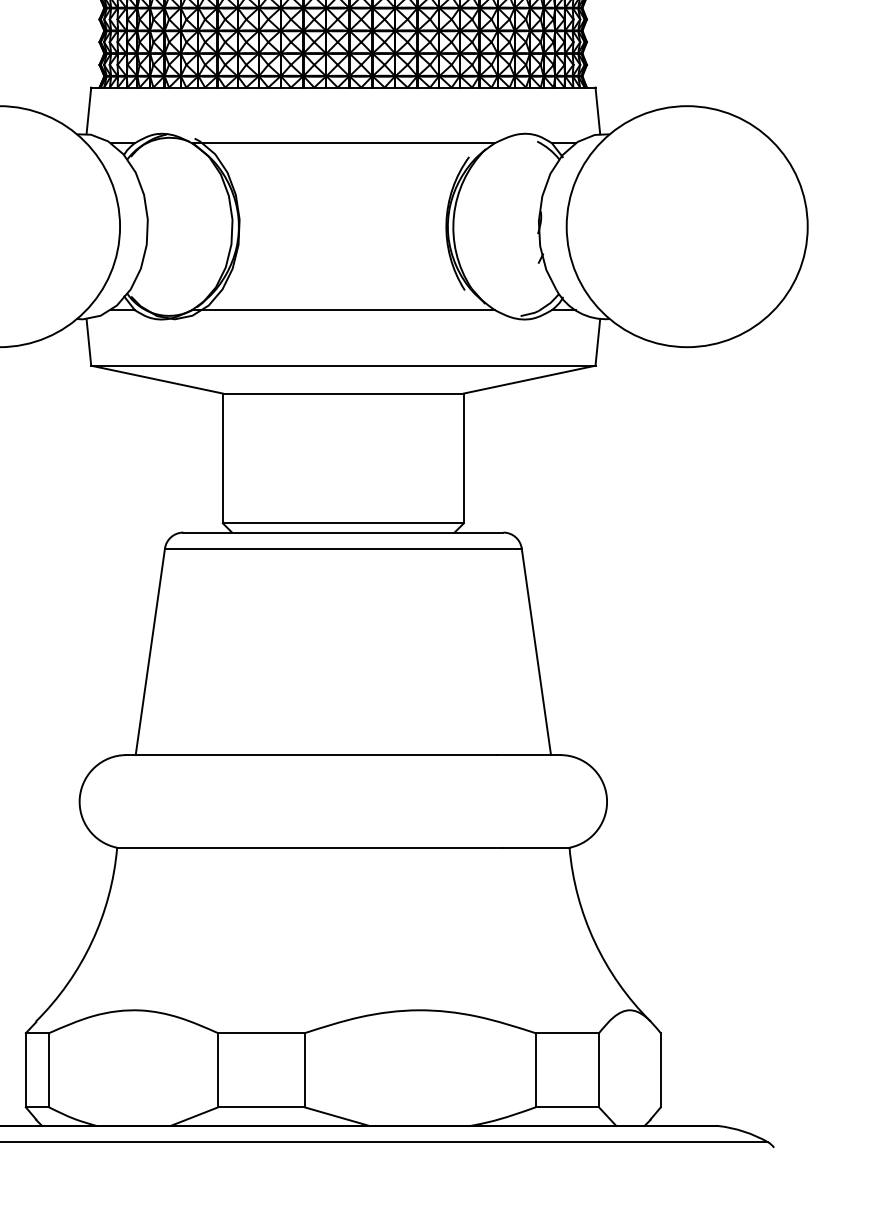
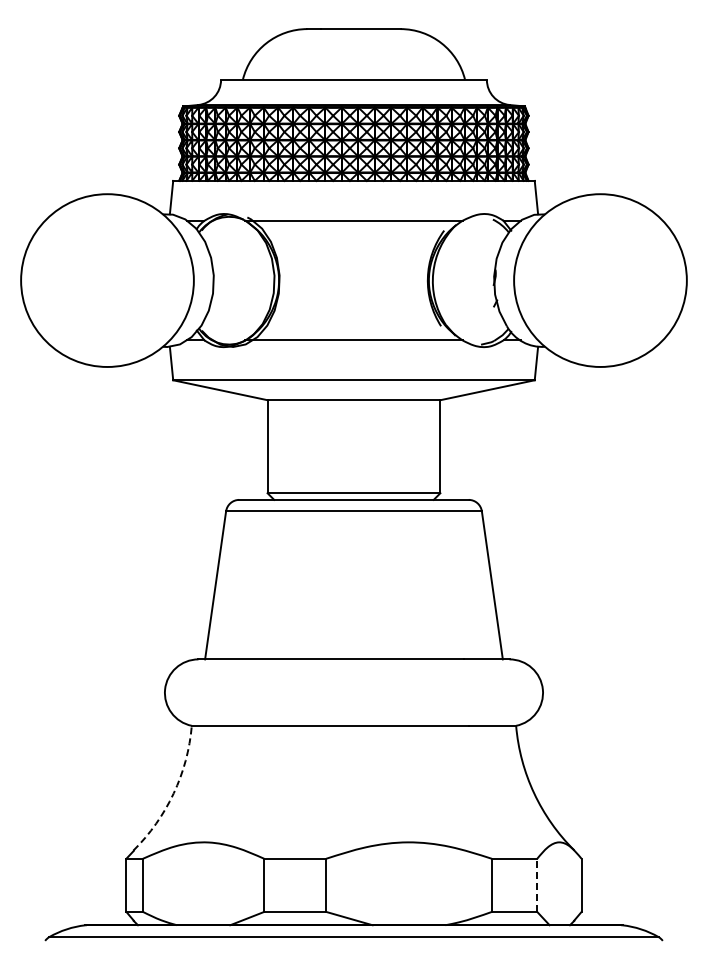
arc: (91, 942) -> (173, 793), solid -> dashed
line: (599, 1070) -> (537, 885), solid -> dashed

